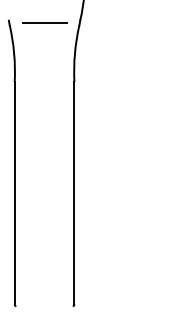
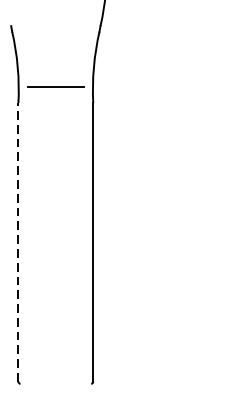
line: (44, 22) -> (55, 85), moved
line: (14, 192) -> (18, 241), solid -> dashed

